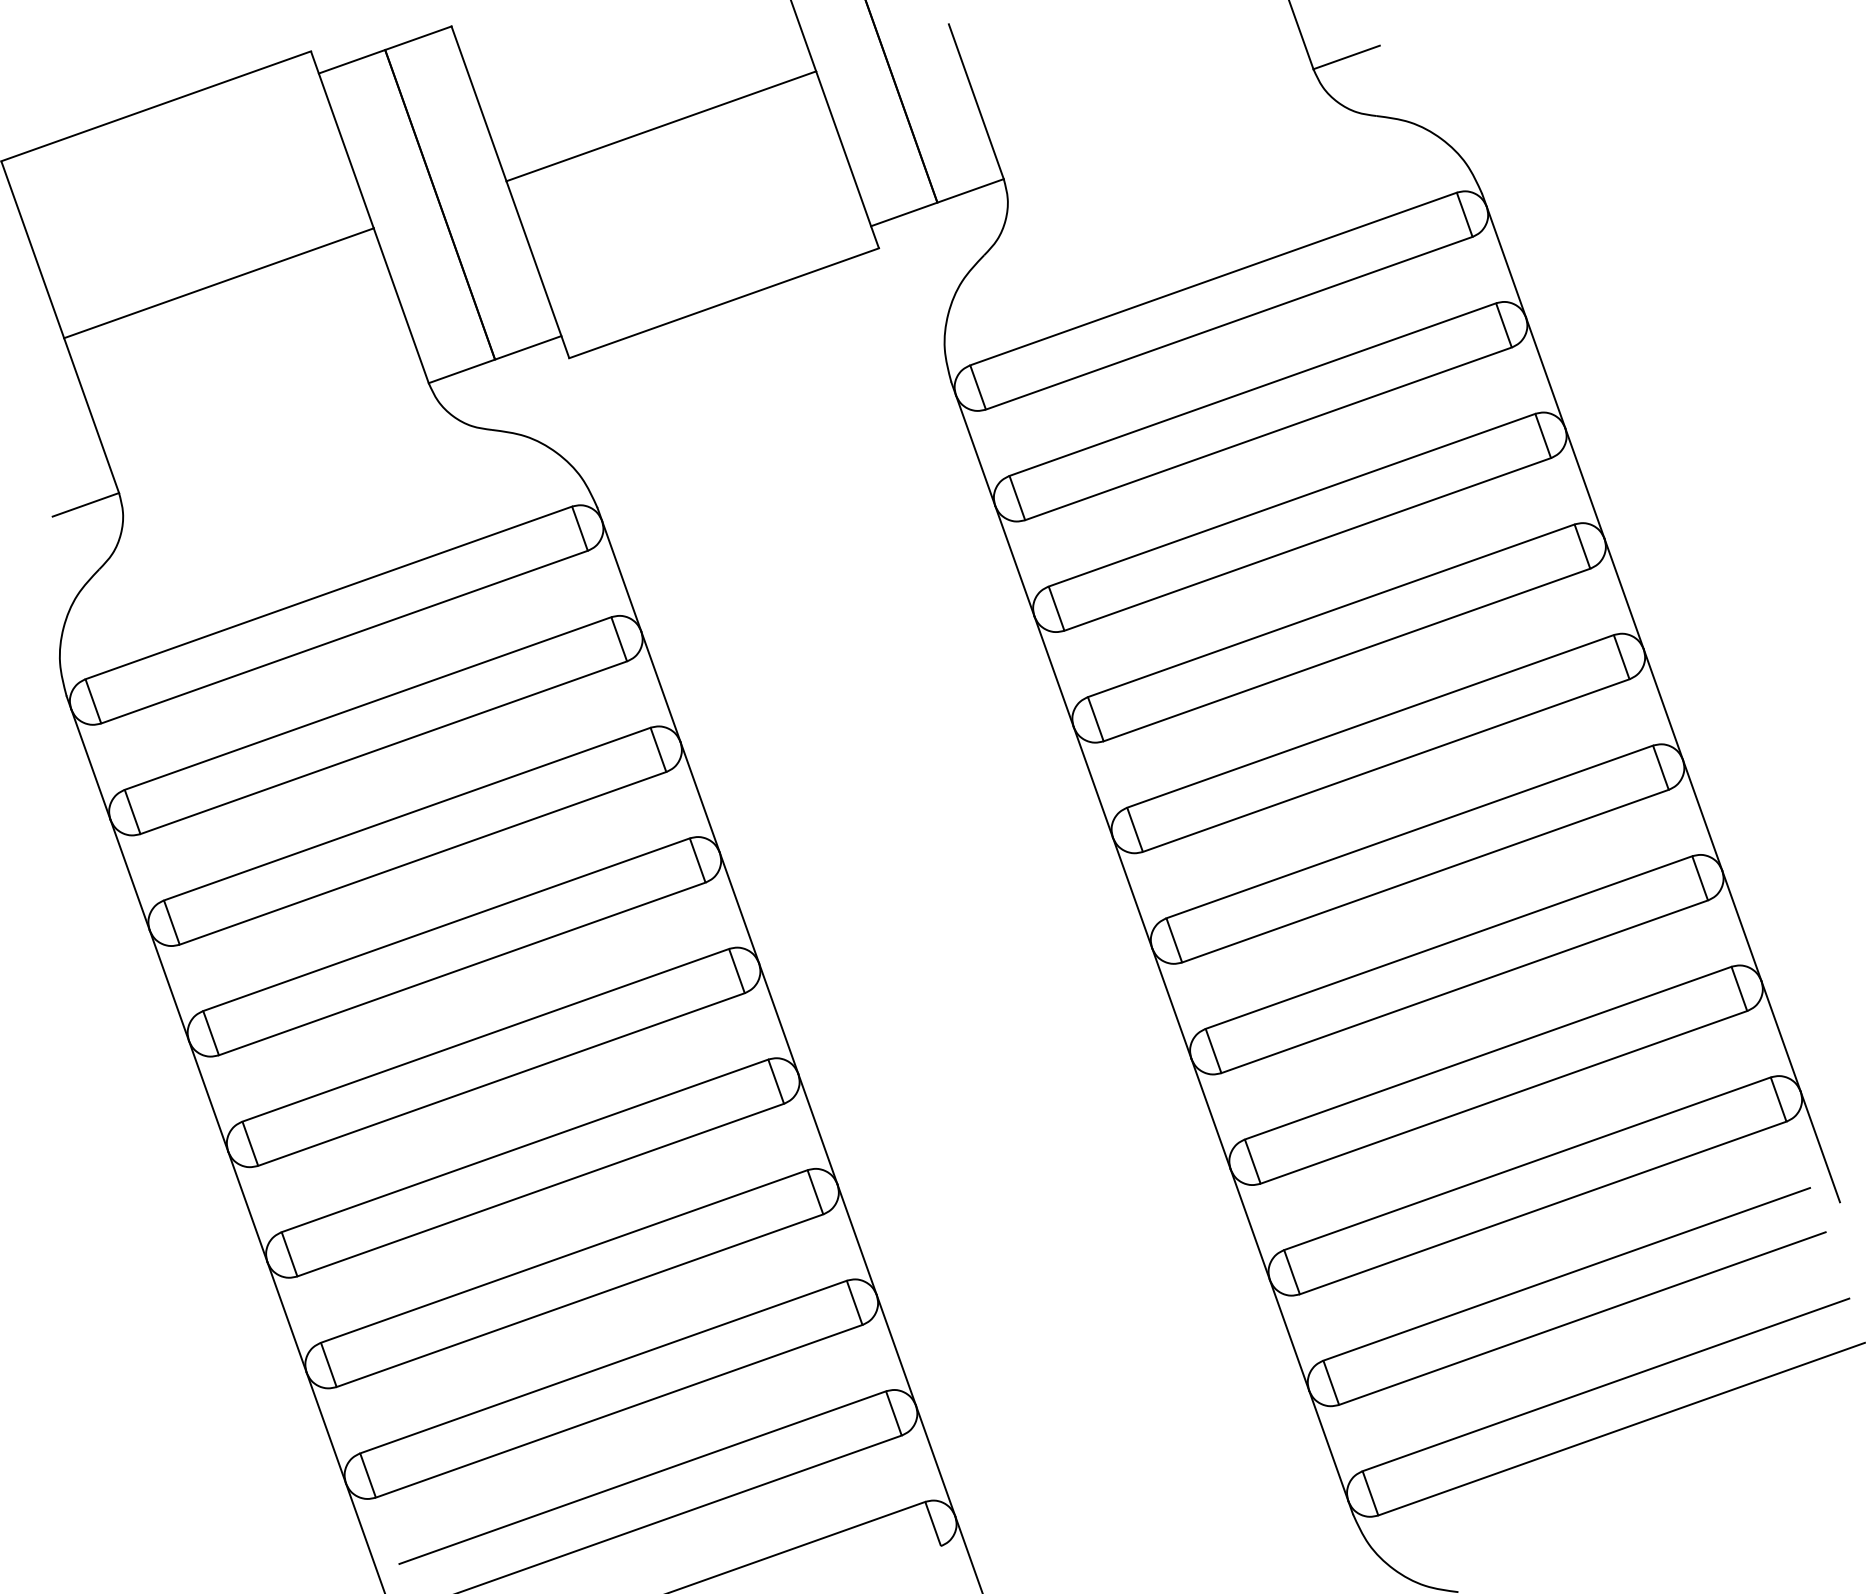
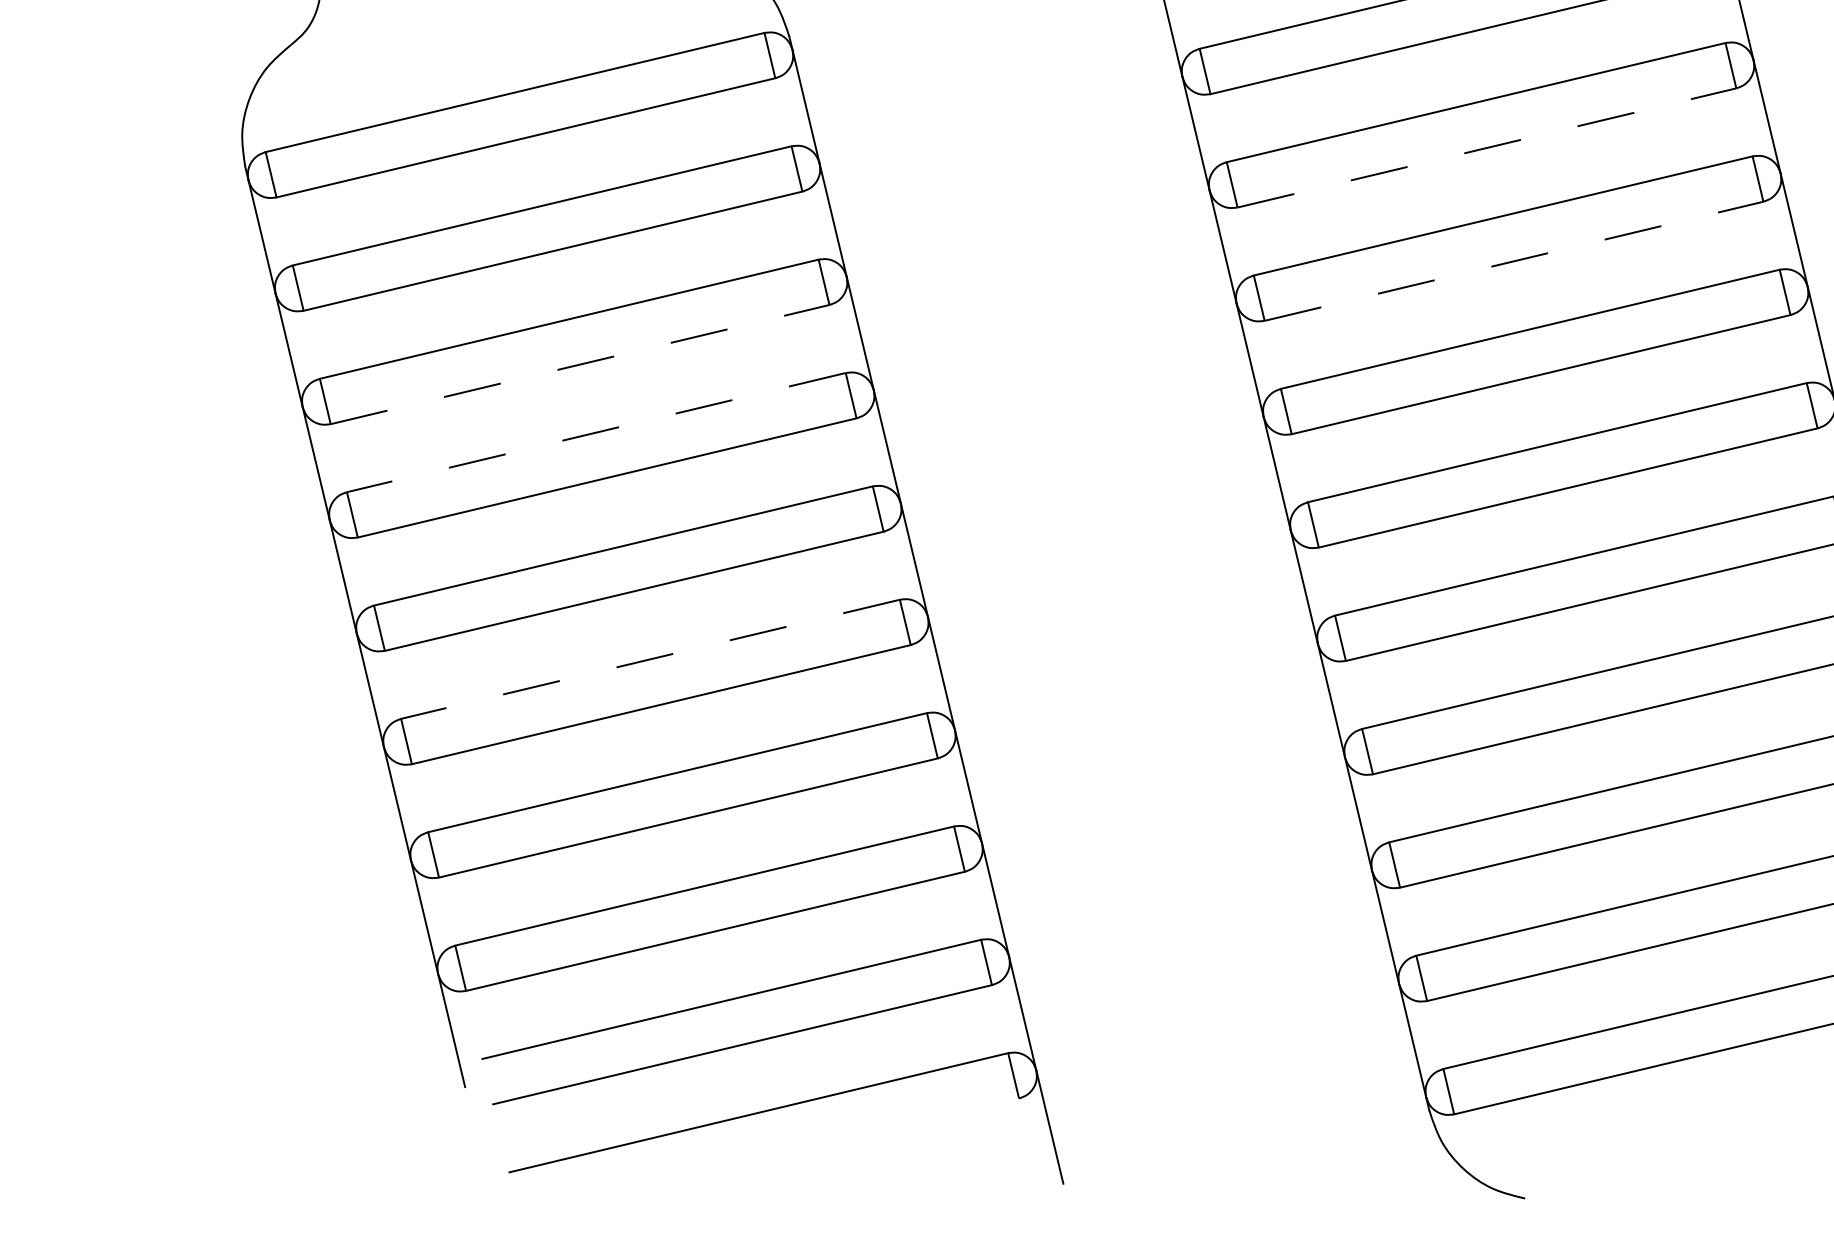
line: (1308, 544) -> (1487, 148), solid -> dashed
line: (1347, 654) -> (1514, 260), solid -> dashed
line: (423, 858) -> (580, 364), solid -> dashed
line: (446, 924) -> (596, 432), solid -> dashed
line: (524, 1146) -> (649, 659), solid -> dashed

